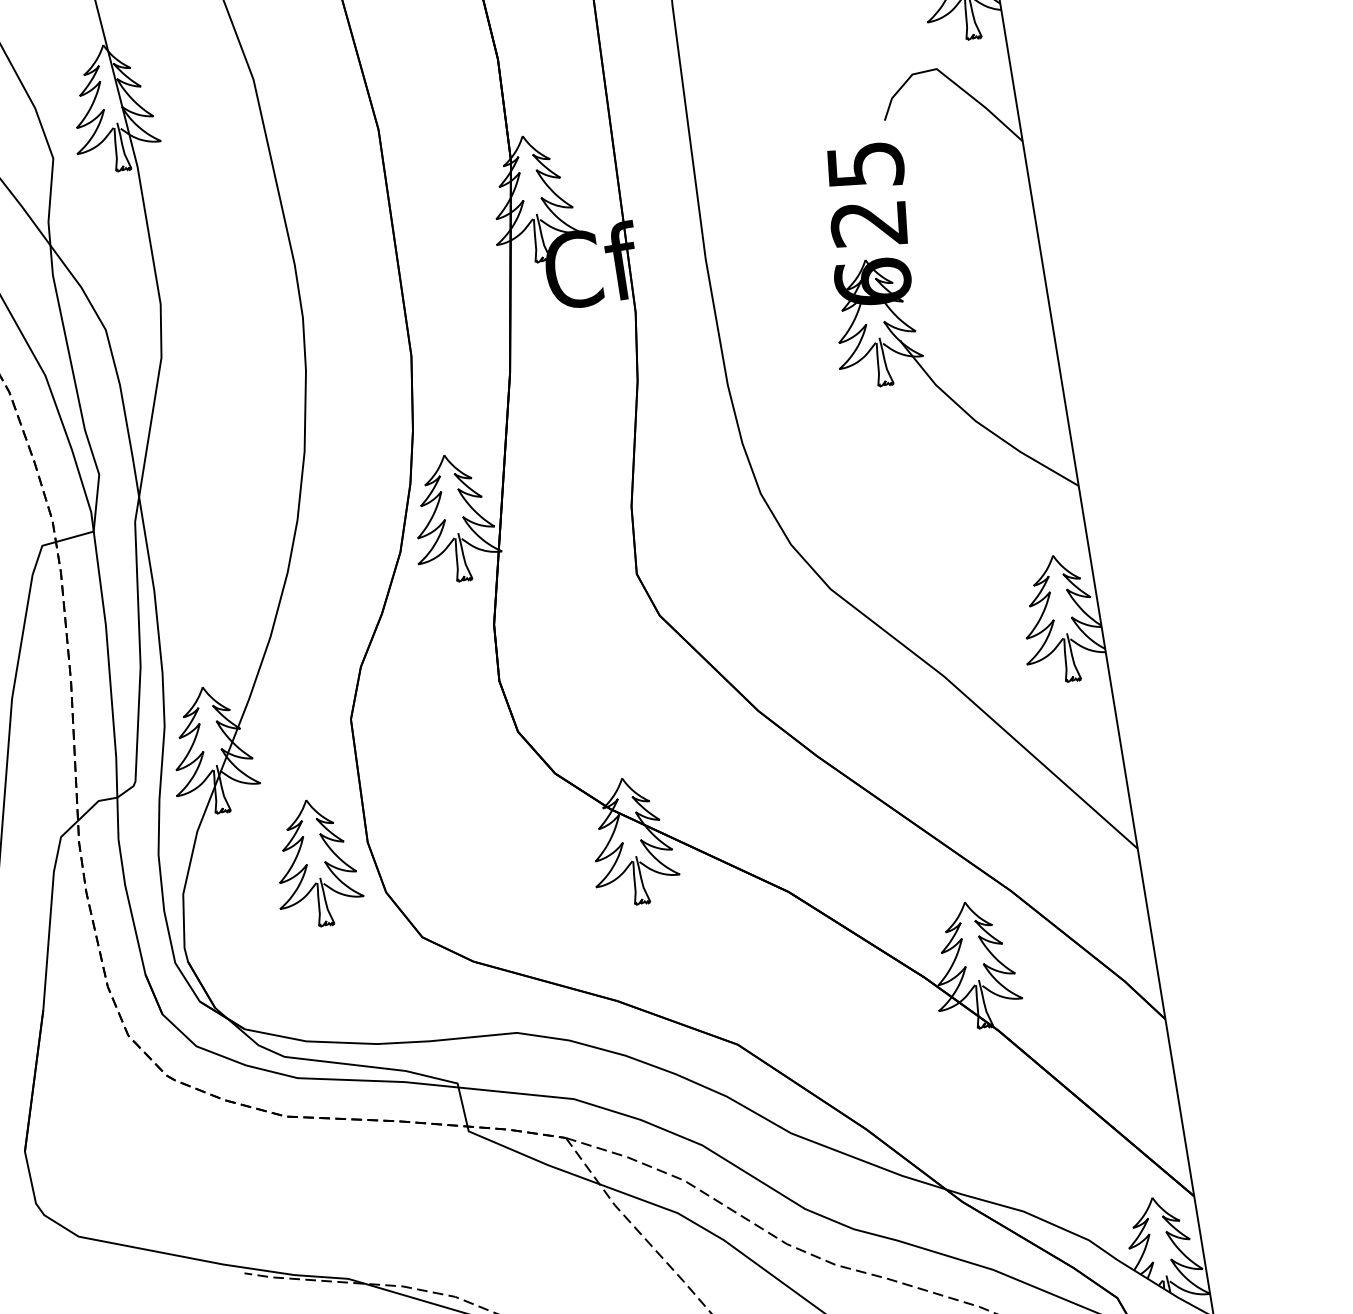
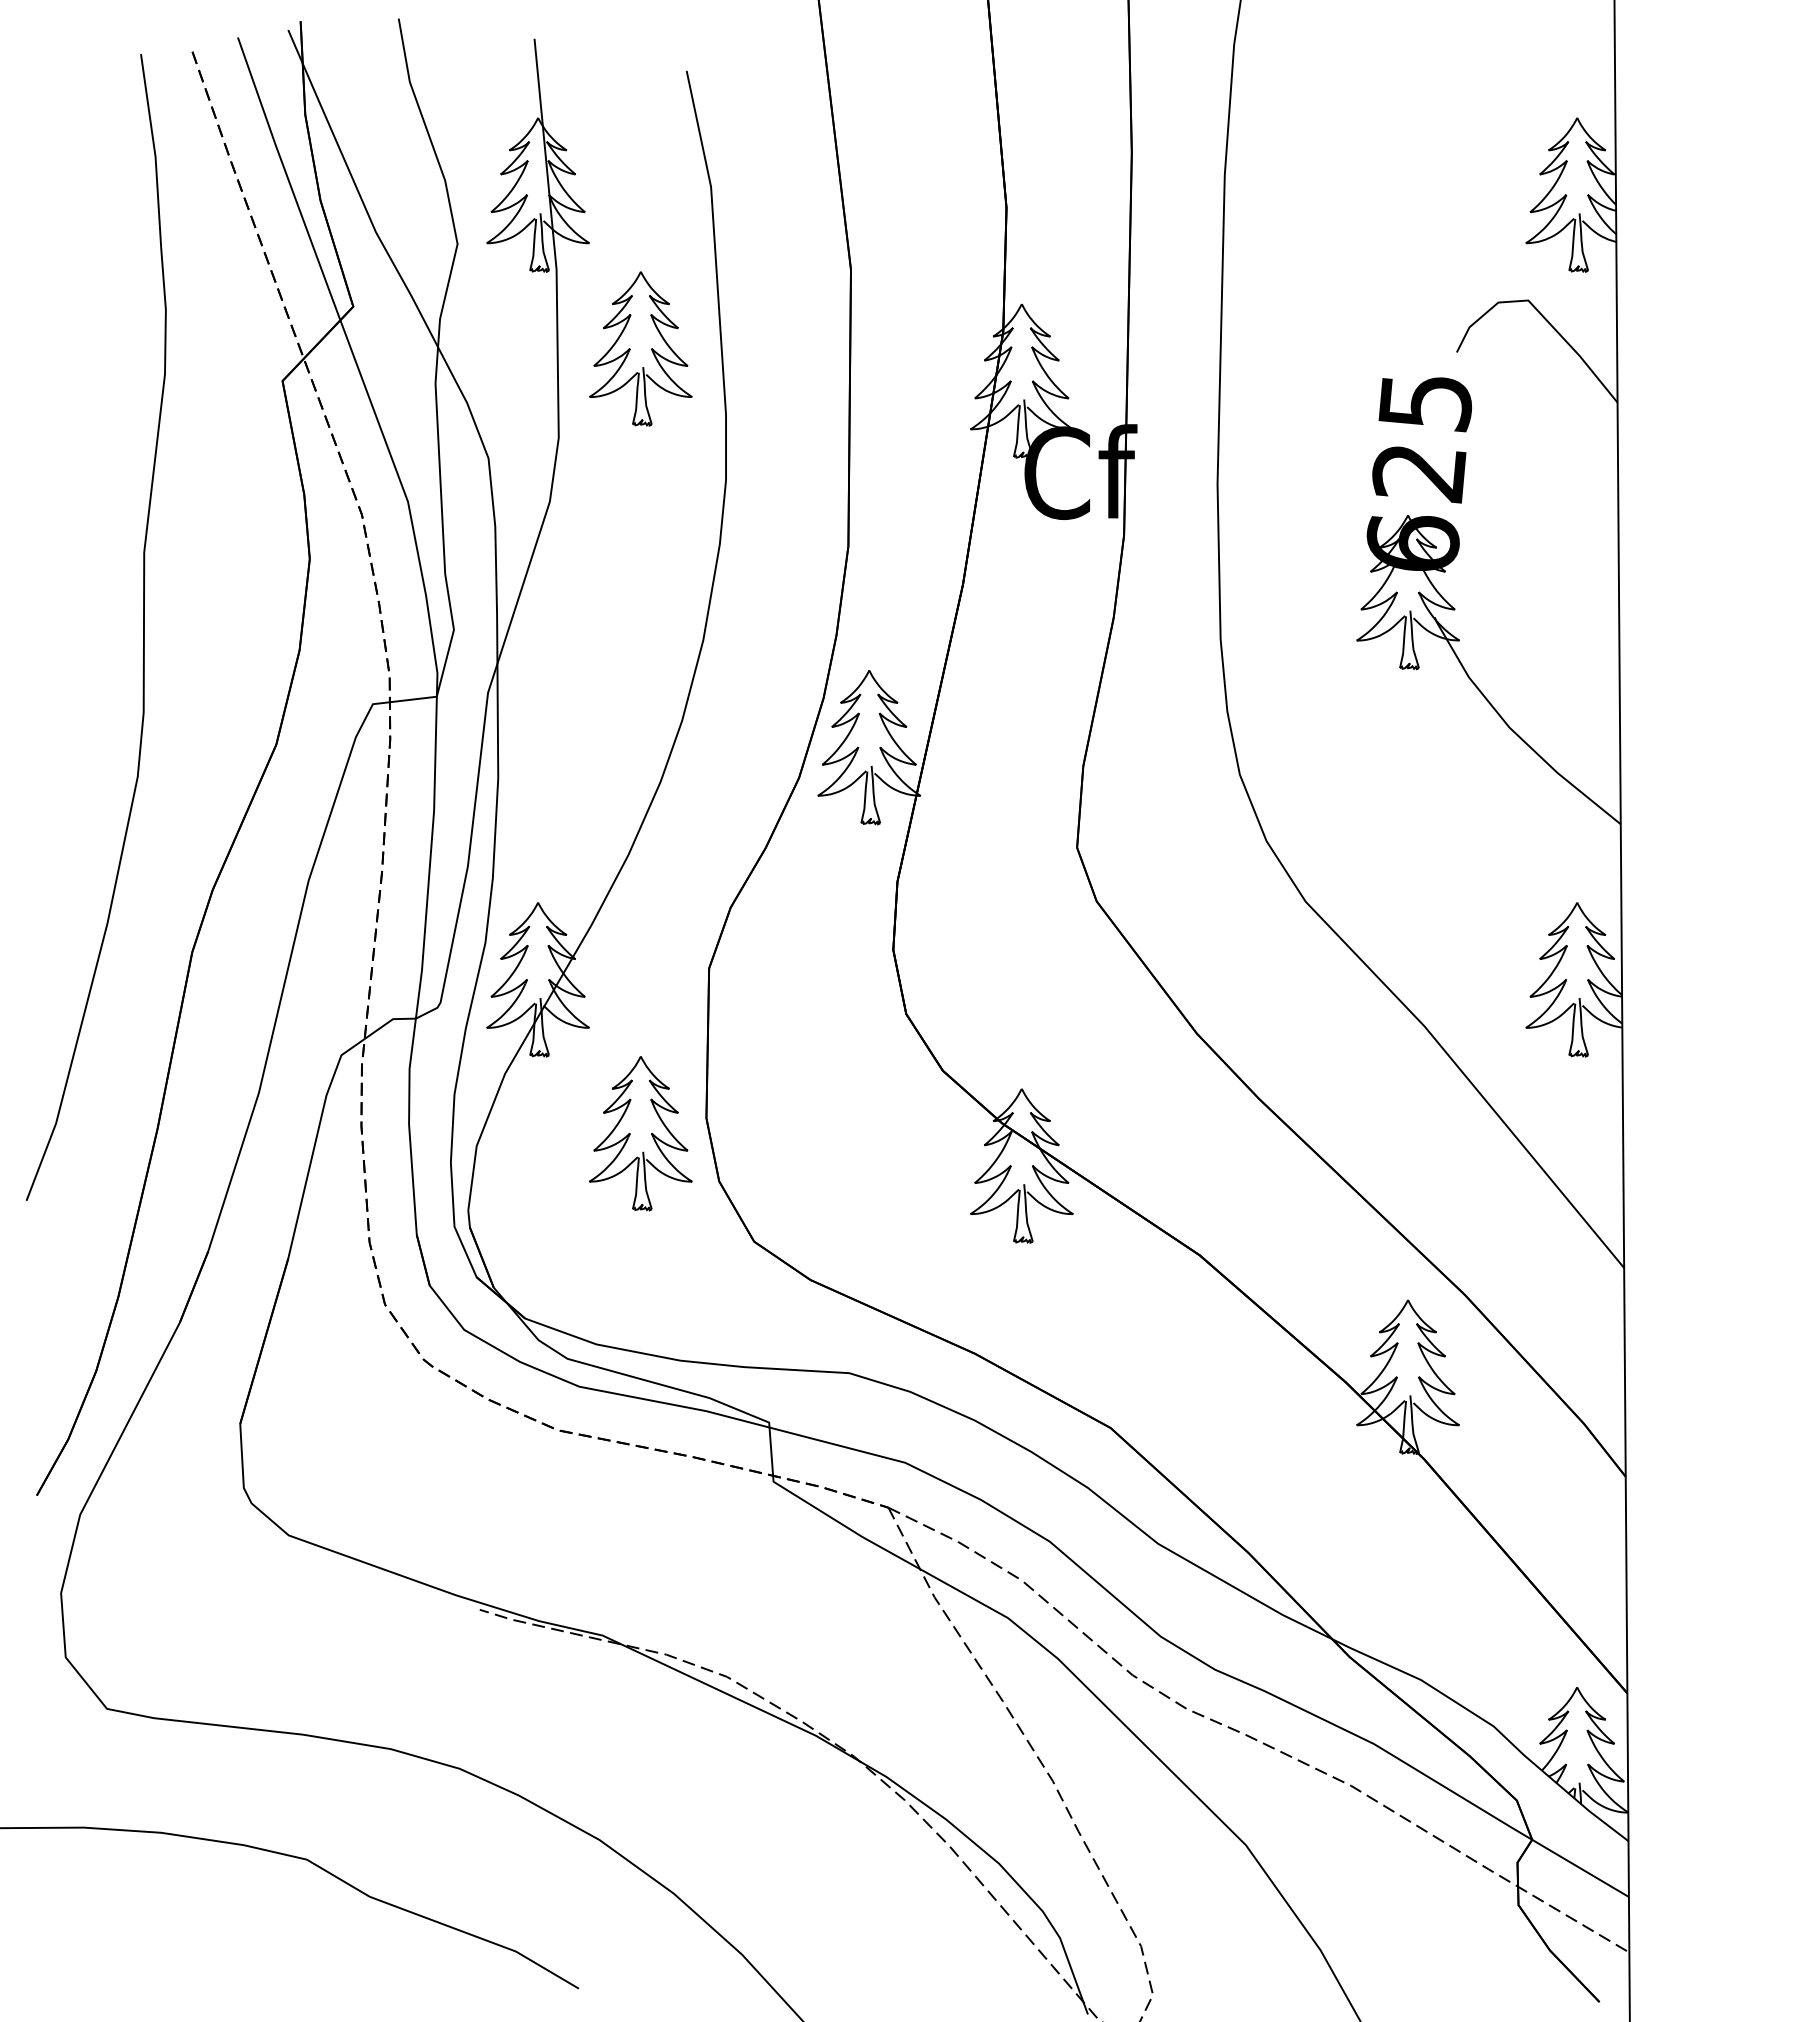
part: (216, 220) -> (640, 348), added

